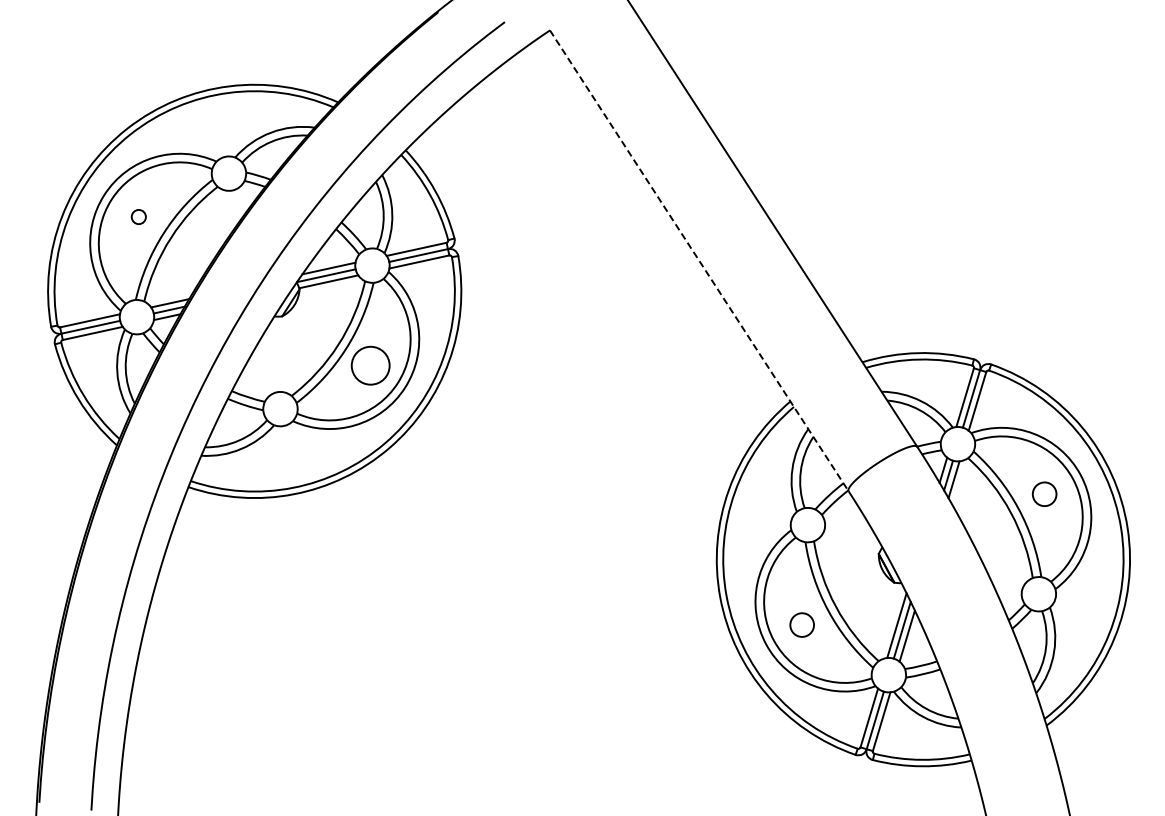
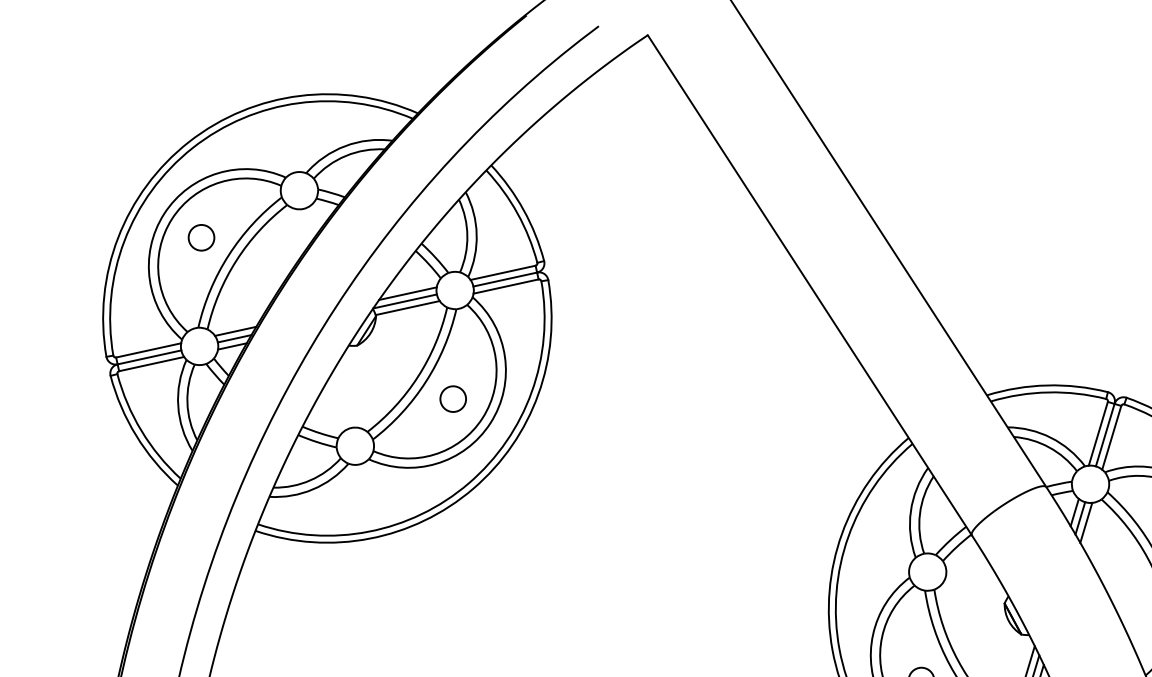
circle: (138, 216) -> (201, 237), size x1.67
line: (699, 260) -> (810, 284), dashed -> solid
circle: (370, 365) -> (453, 398), size x0.62

